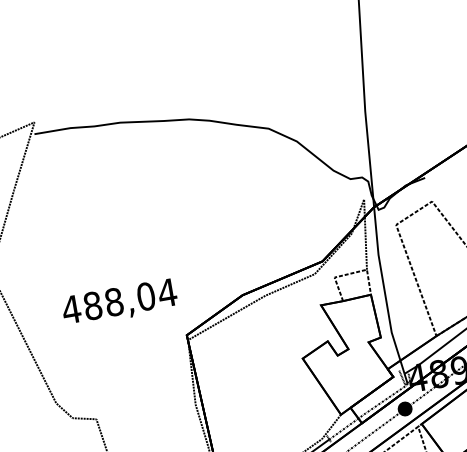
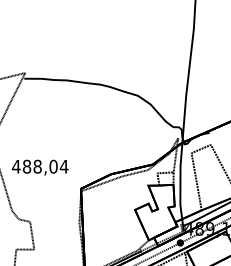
text: (120, 302) -> (40, 167), moved

